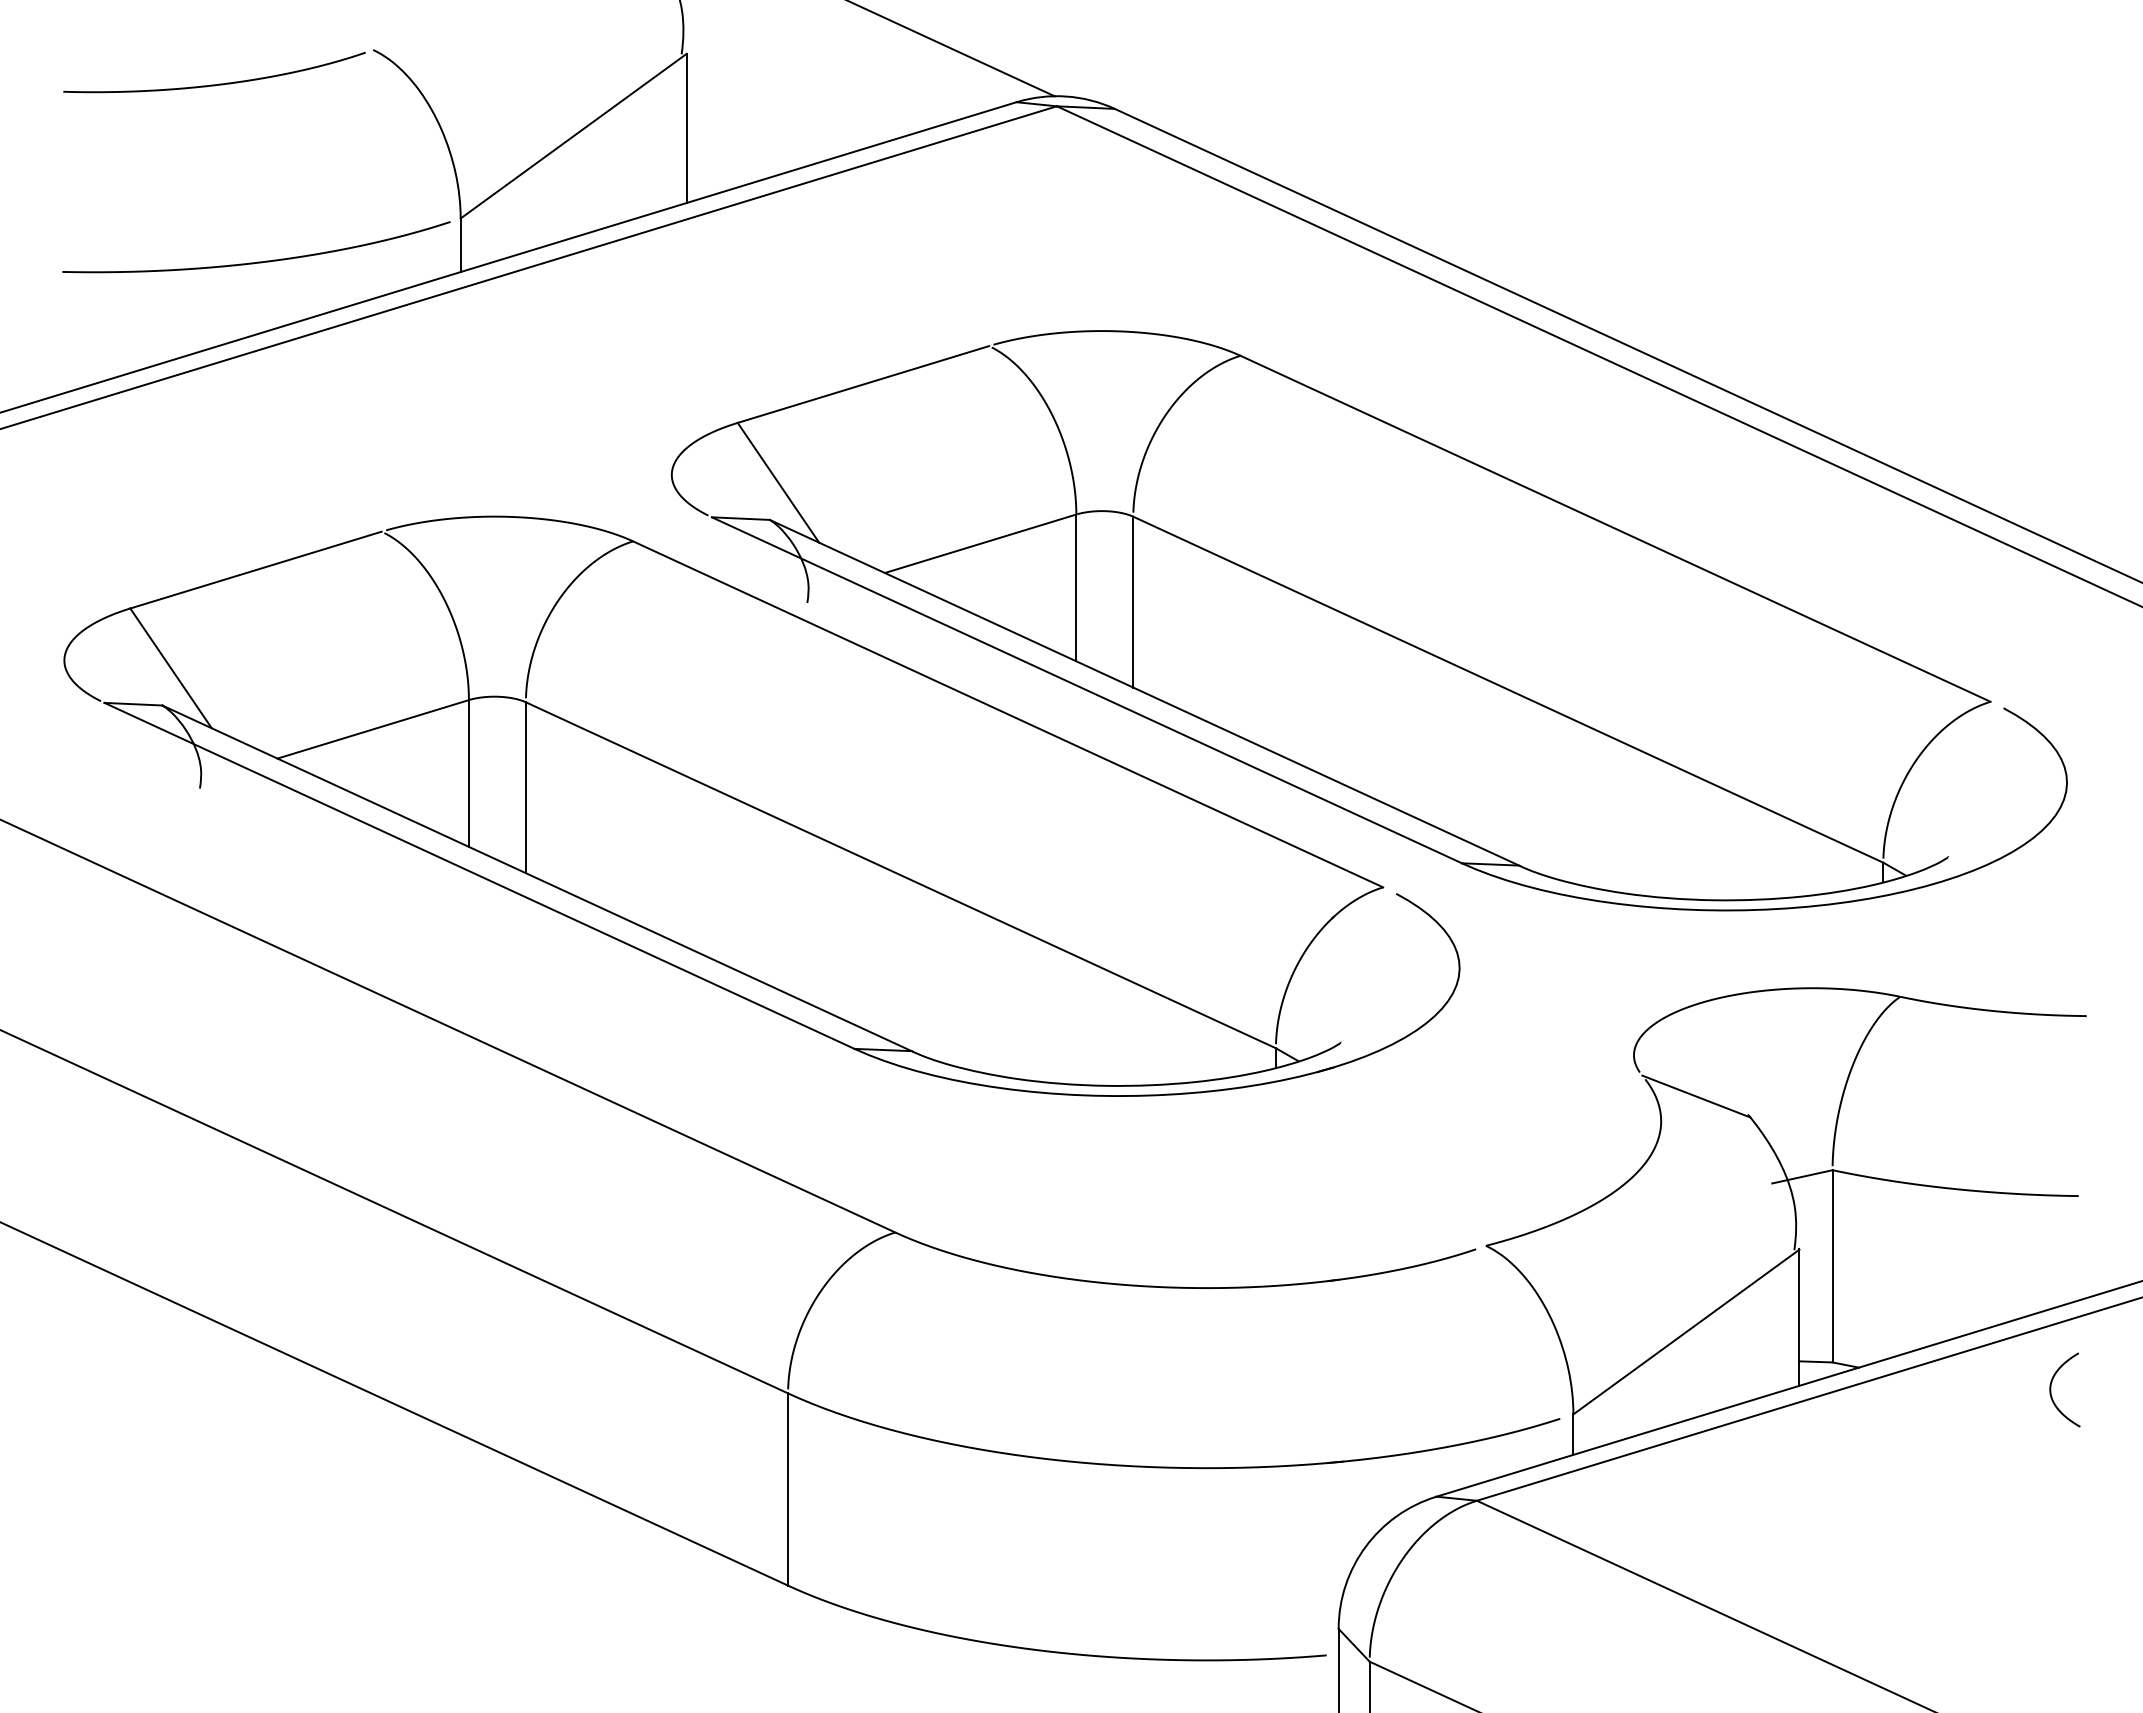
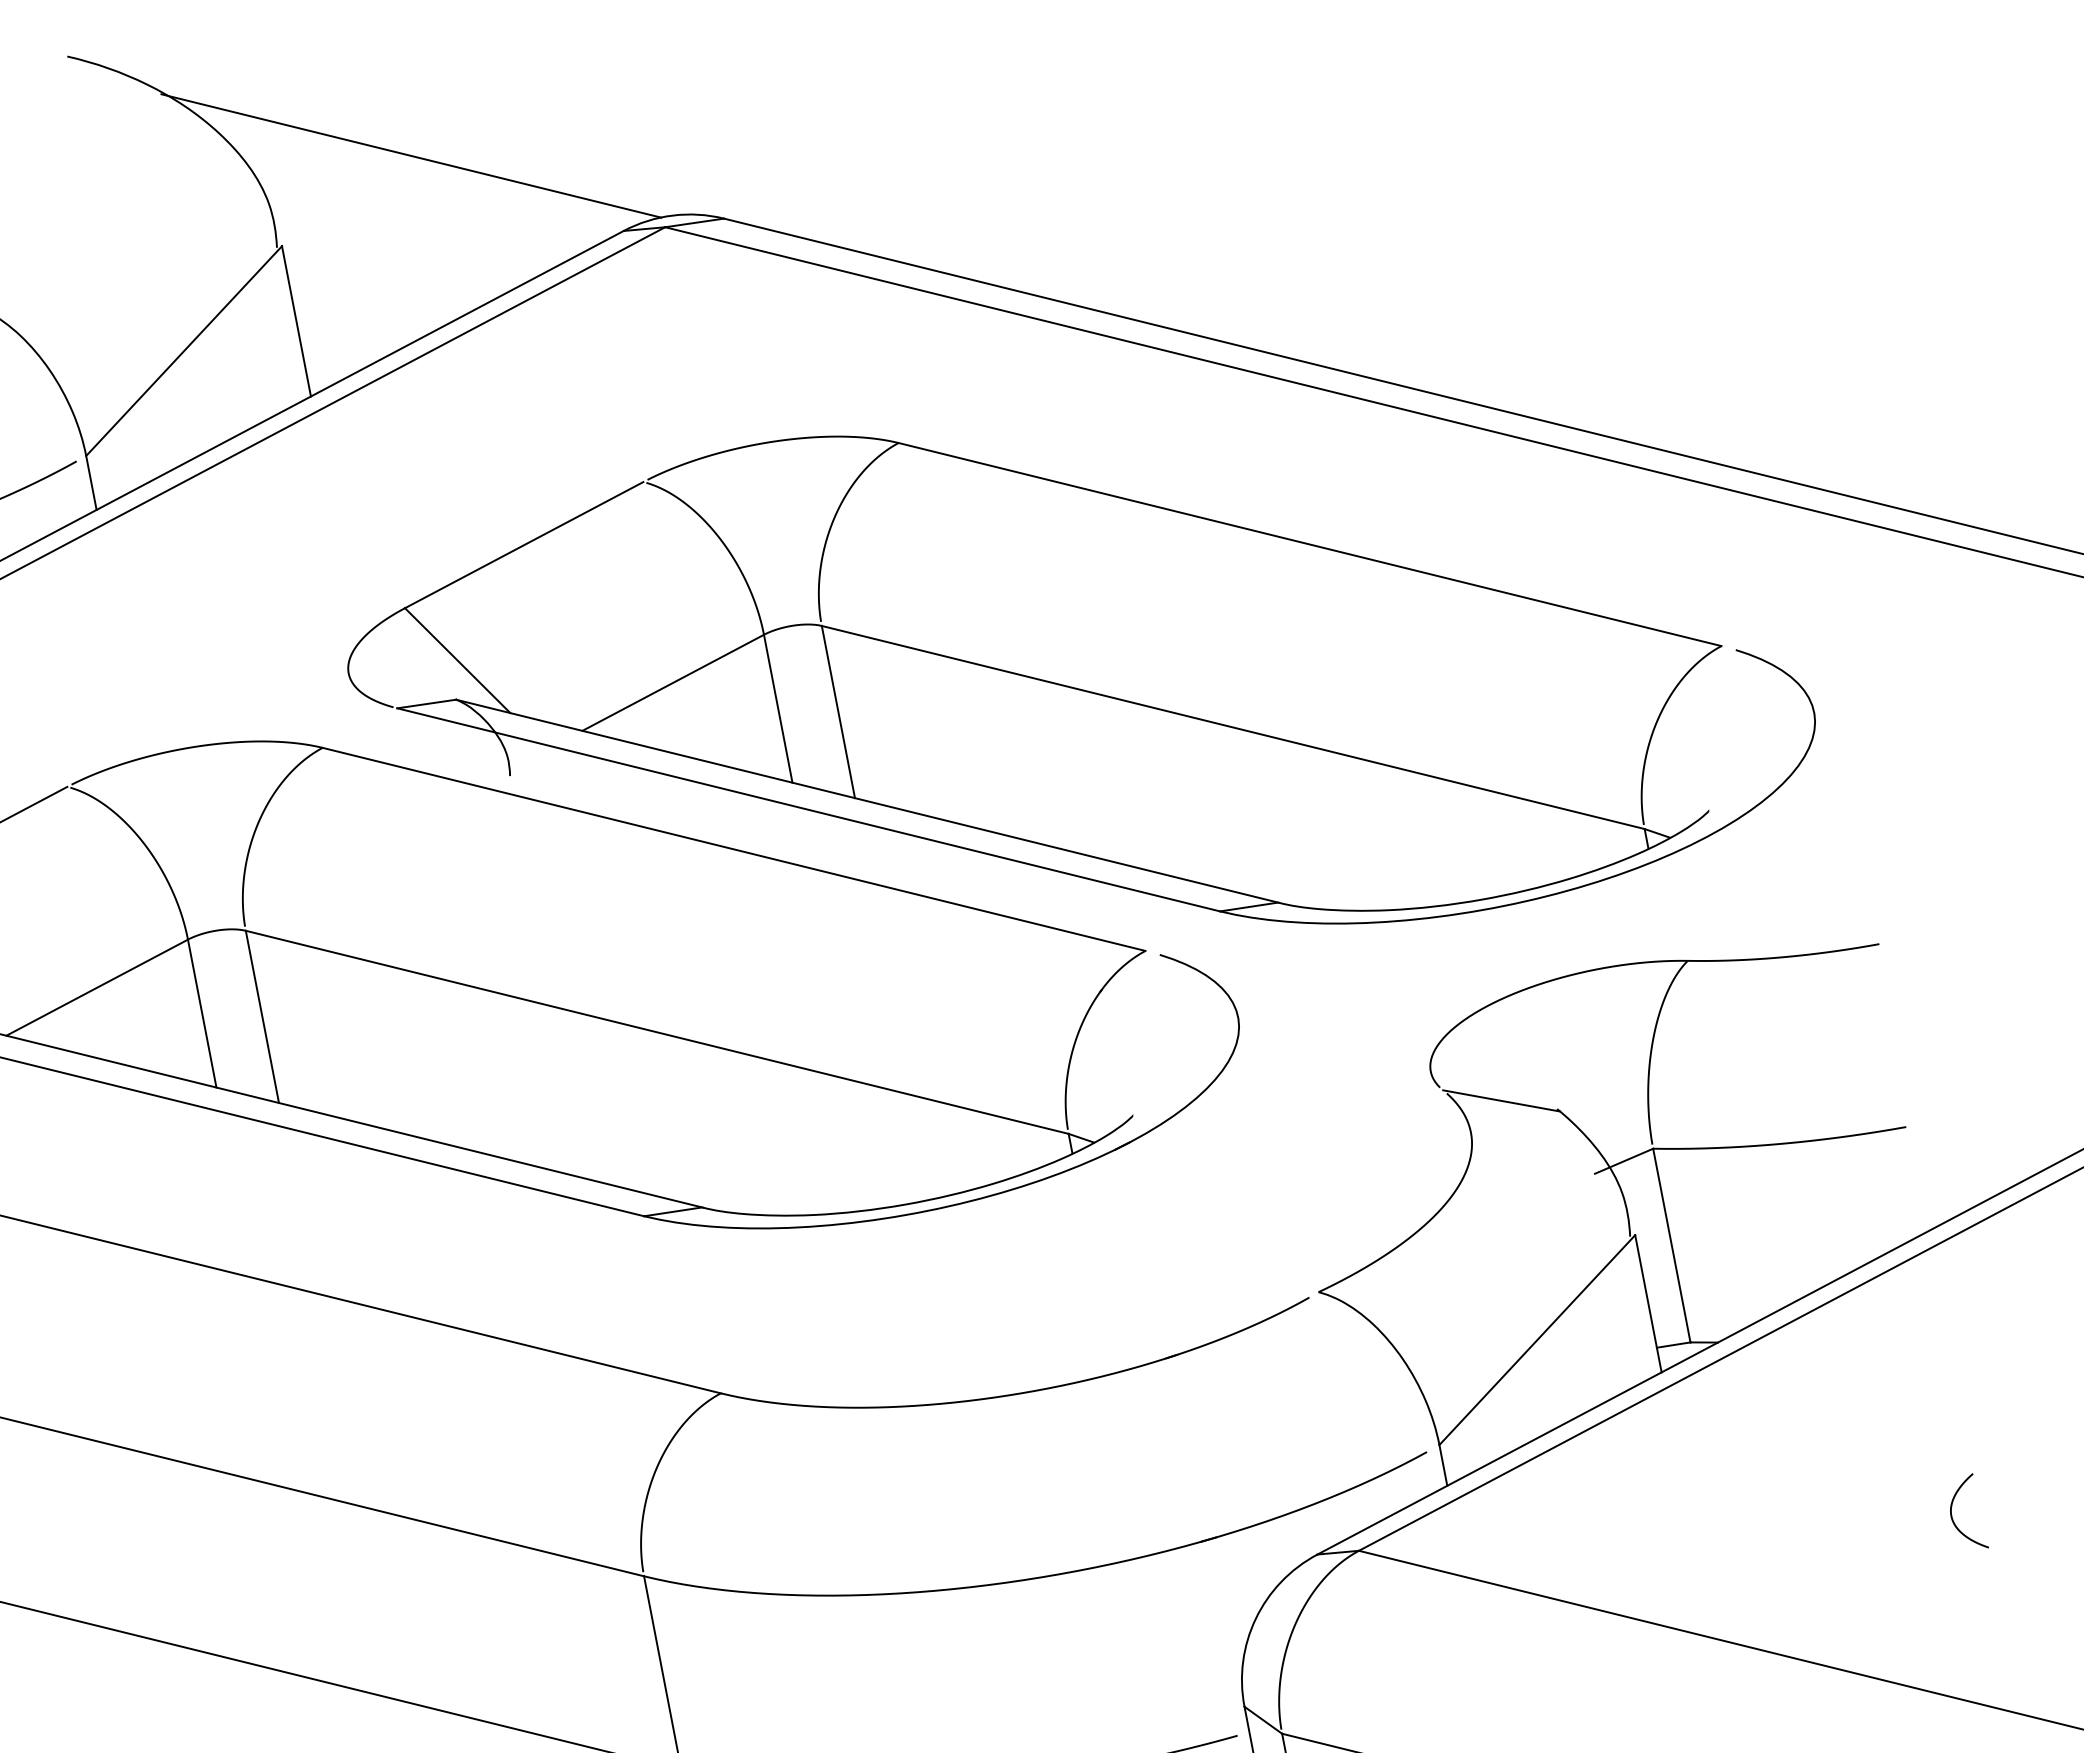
curve: (2051, 1389) -> (1952, 1515), moved

